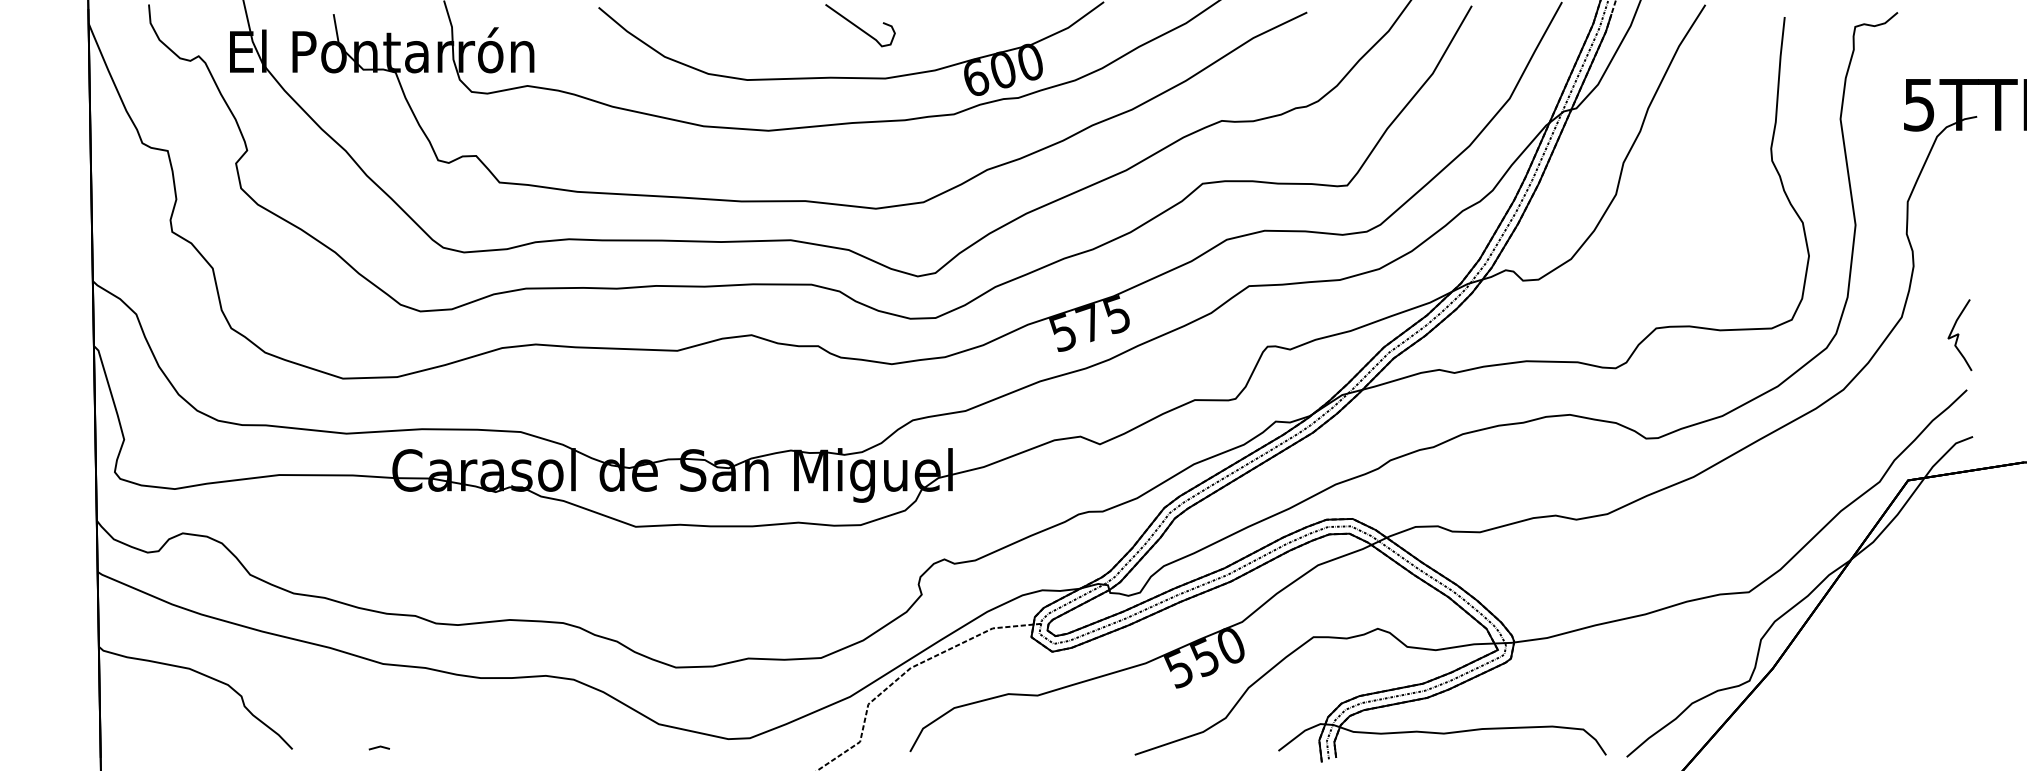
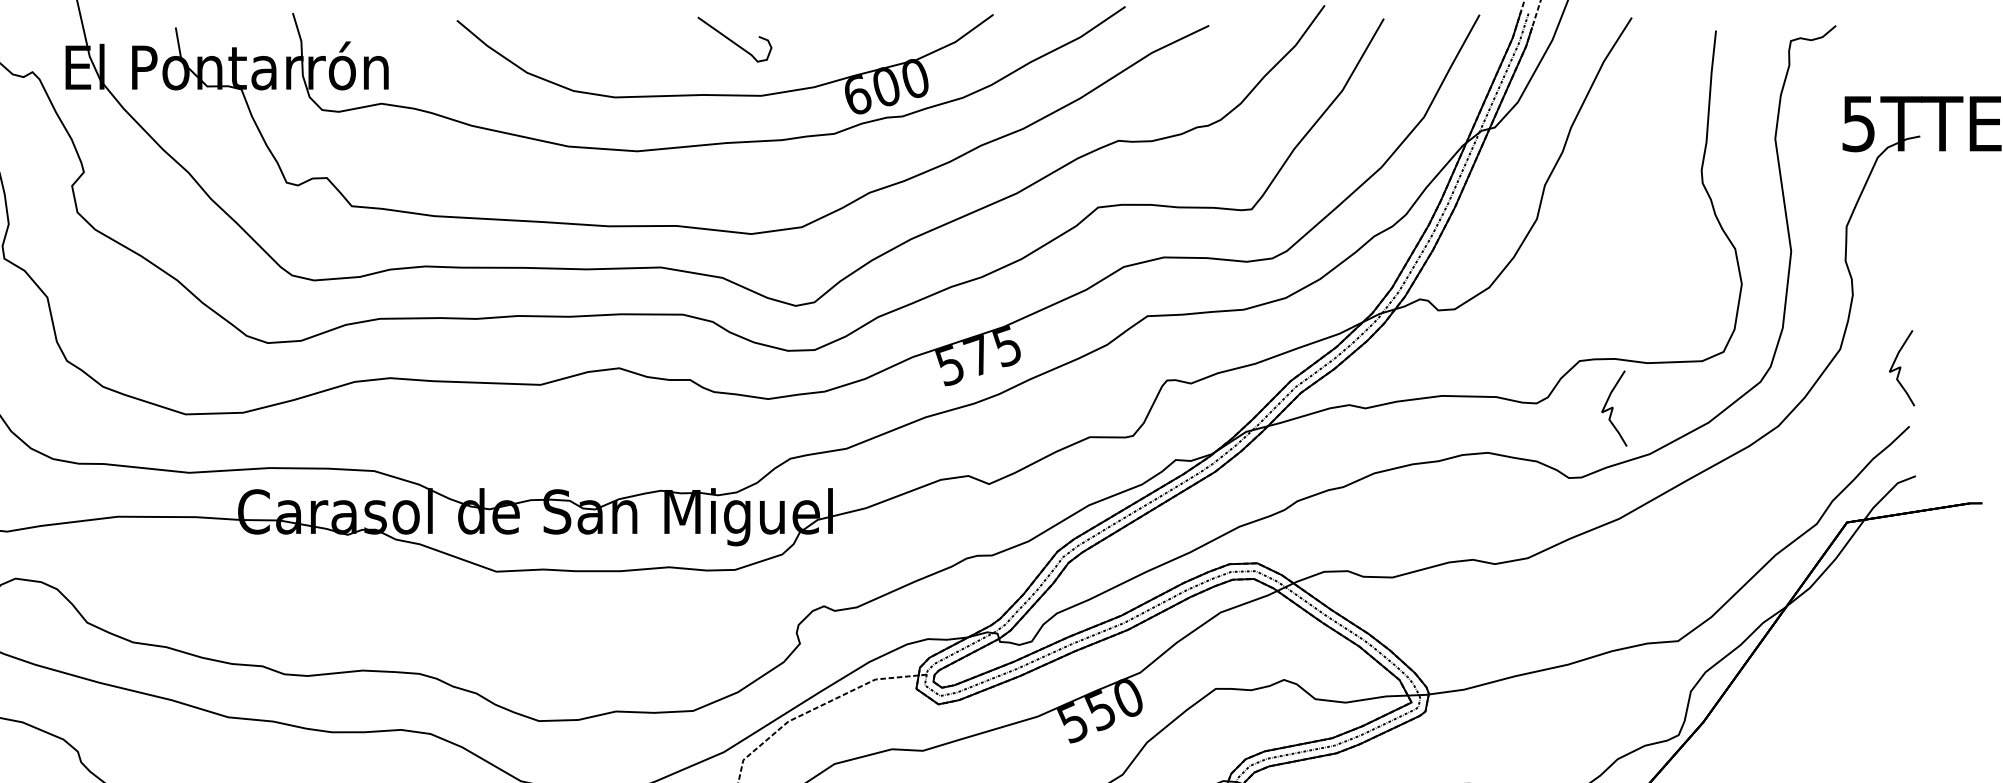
curve: (1688, 372) -> (1613, 407), added

